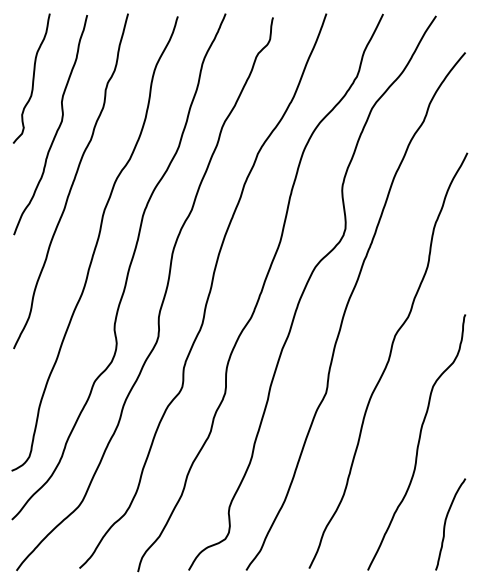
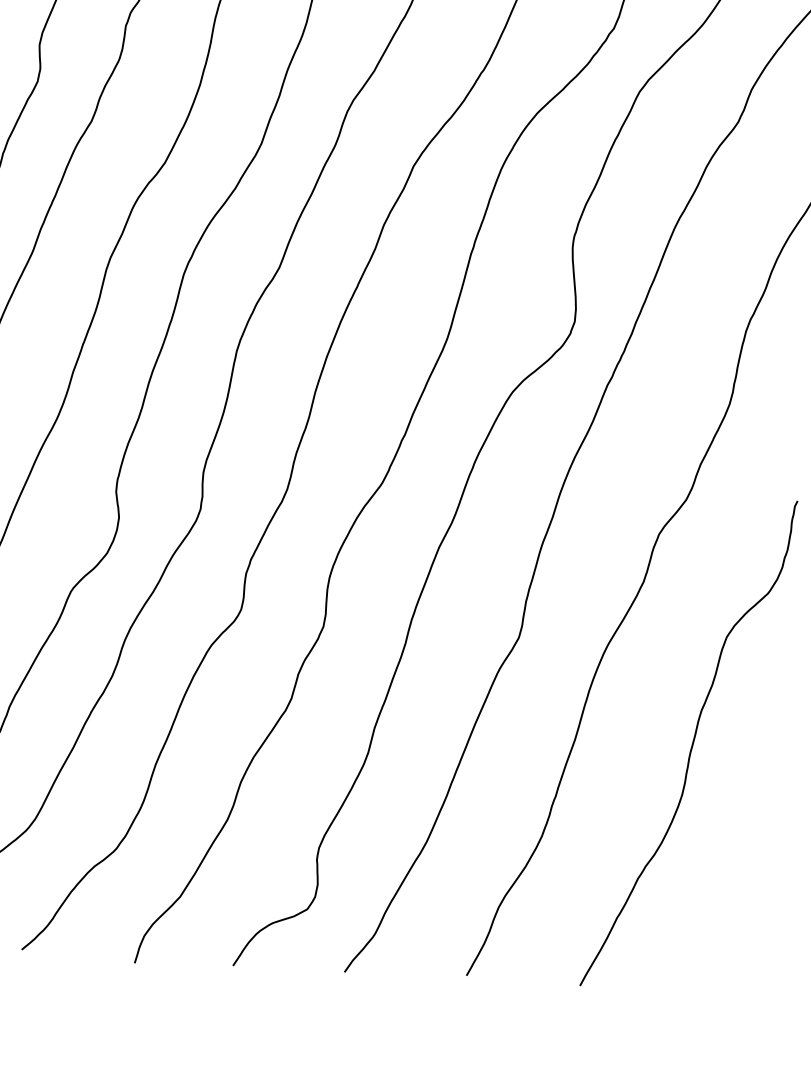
curve: (446, 522) -> (737, 901), removed

